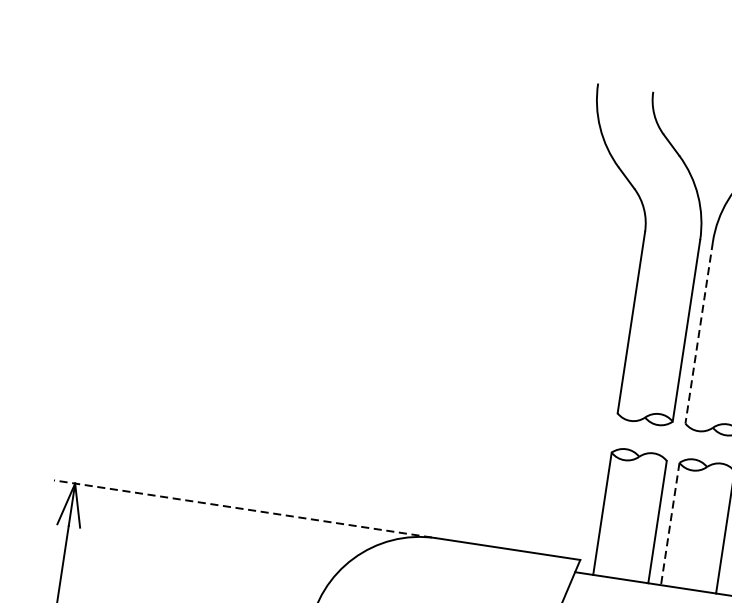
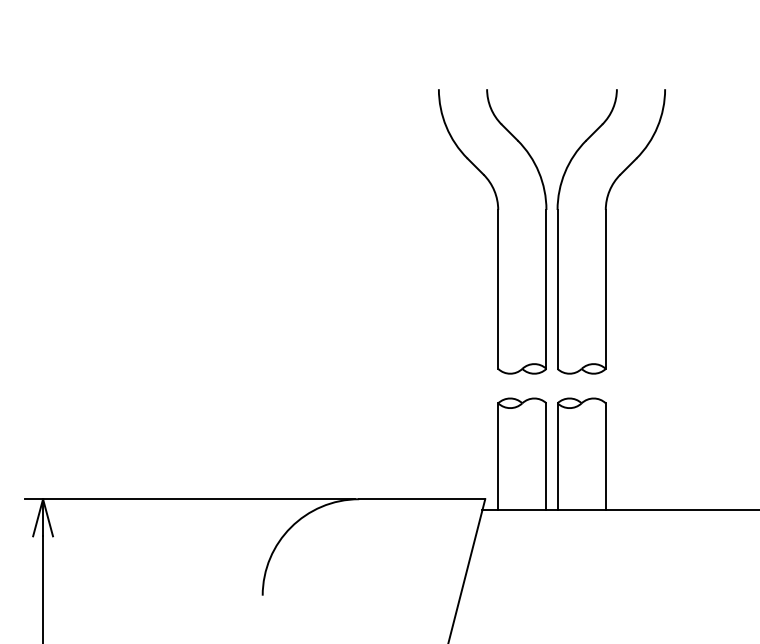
line: (699, 332) -> (557, 289), dashed -> solid
line: (242, 509) -> (189, 499), dashed -> solid
line: (670, 523) -> (557, 456), dashed -> solid

